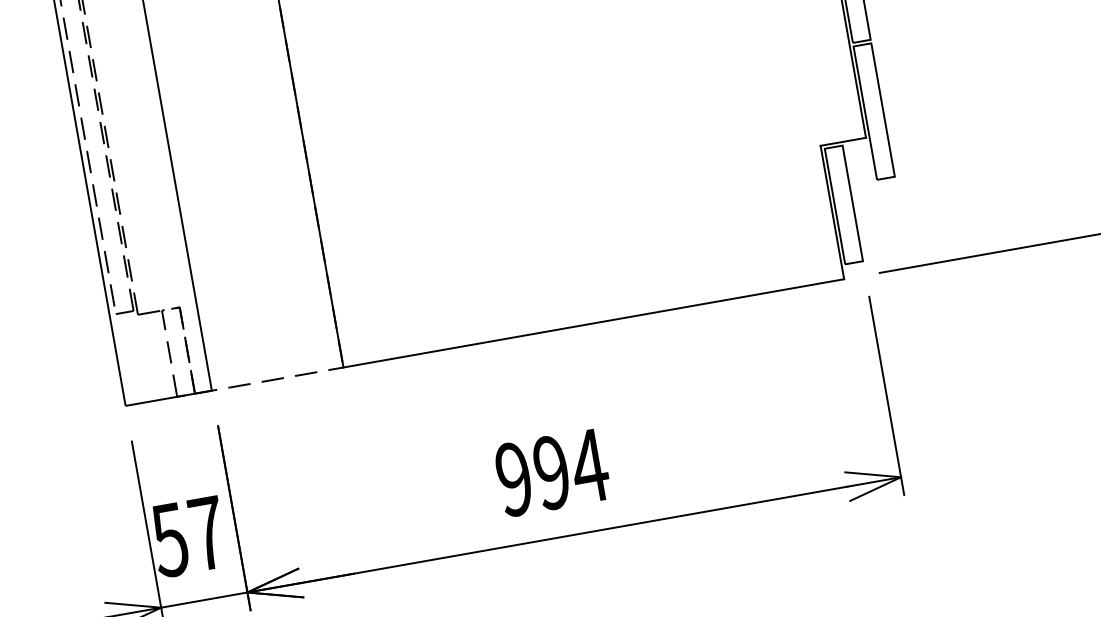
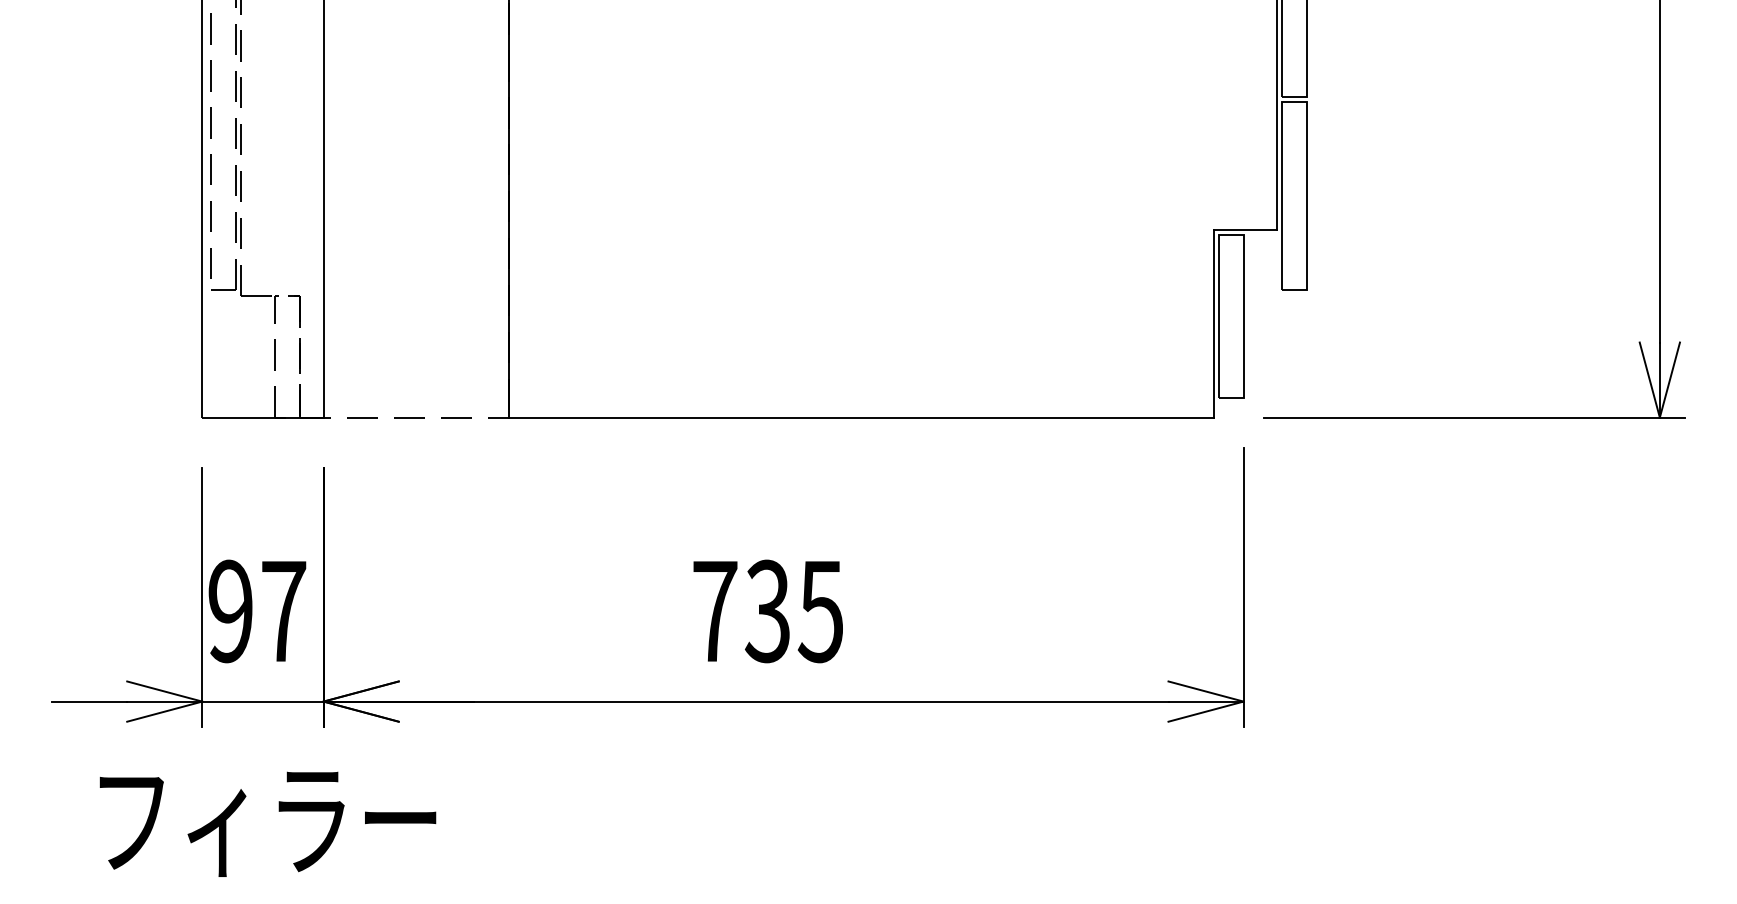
text: (552, 472) -> (769, 611), 994 -> 735
text: (169, 540) -> (229, 611), 57 -> 97

